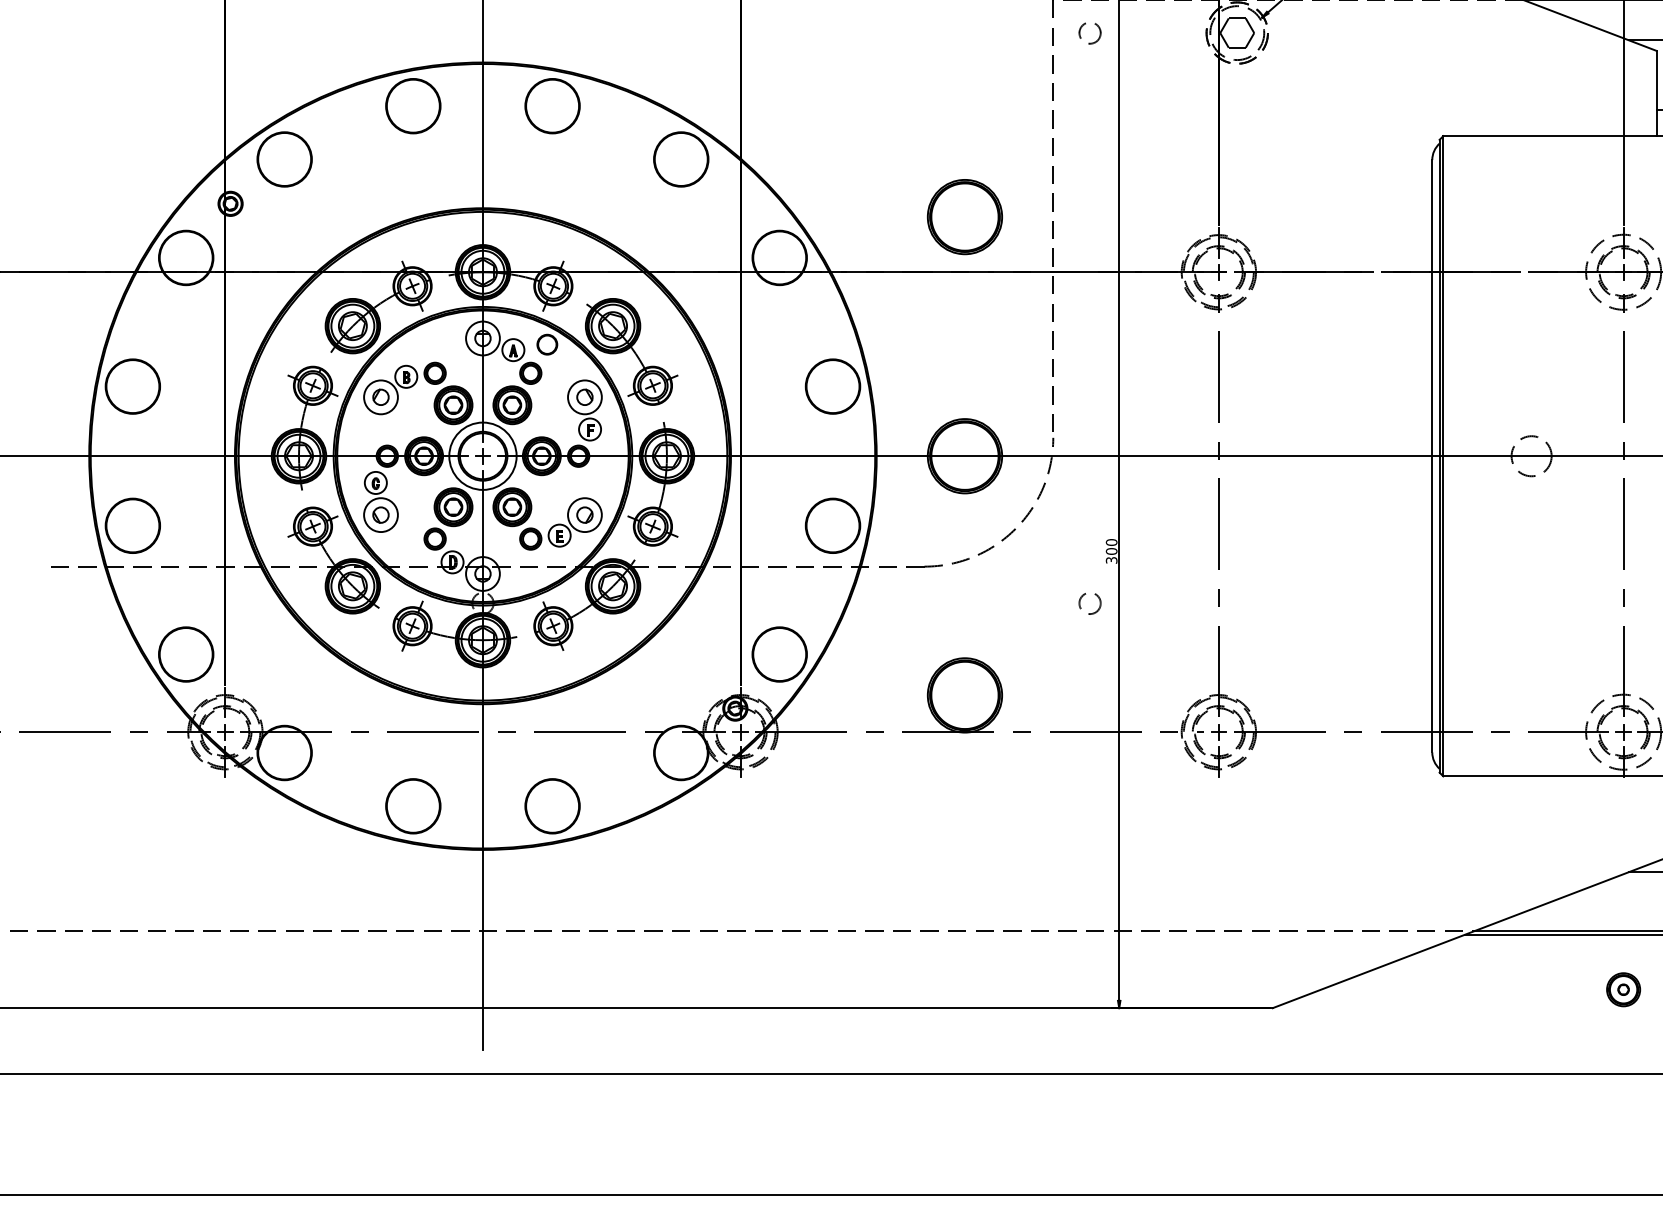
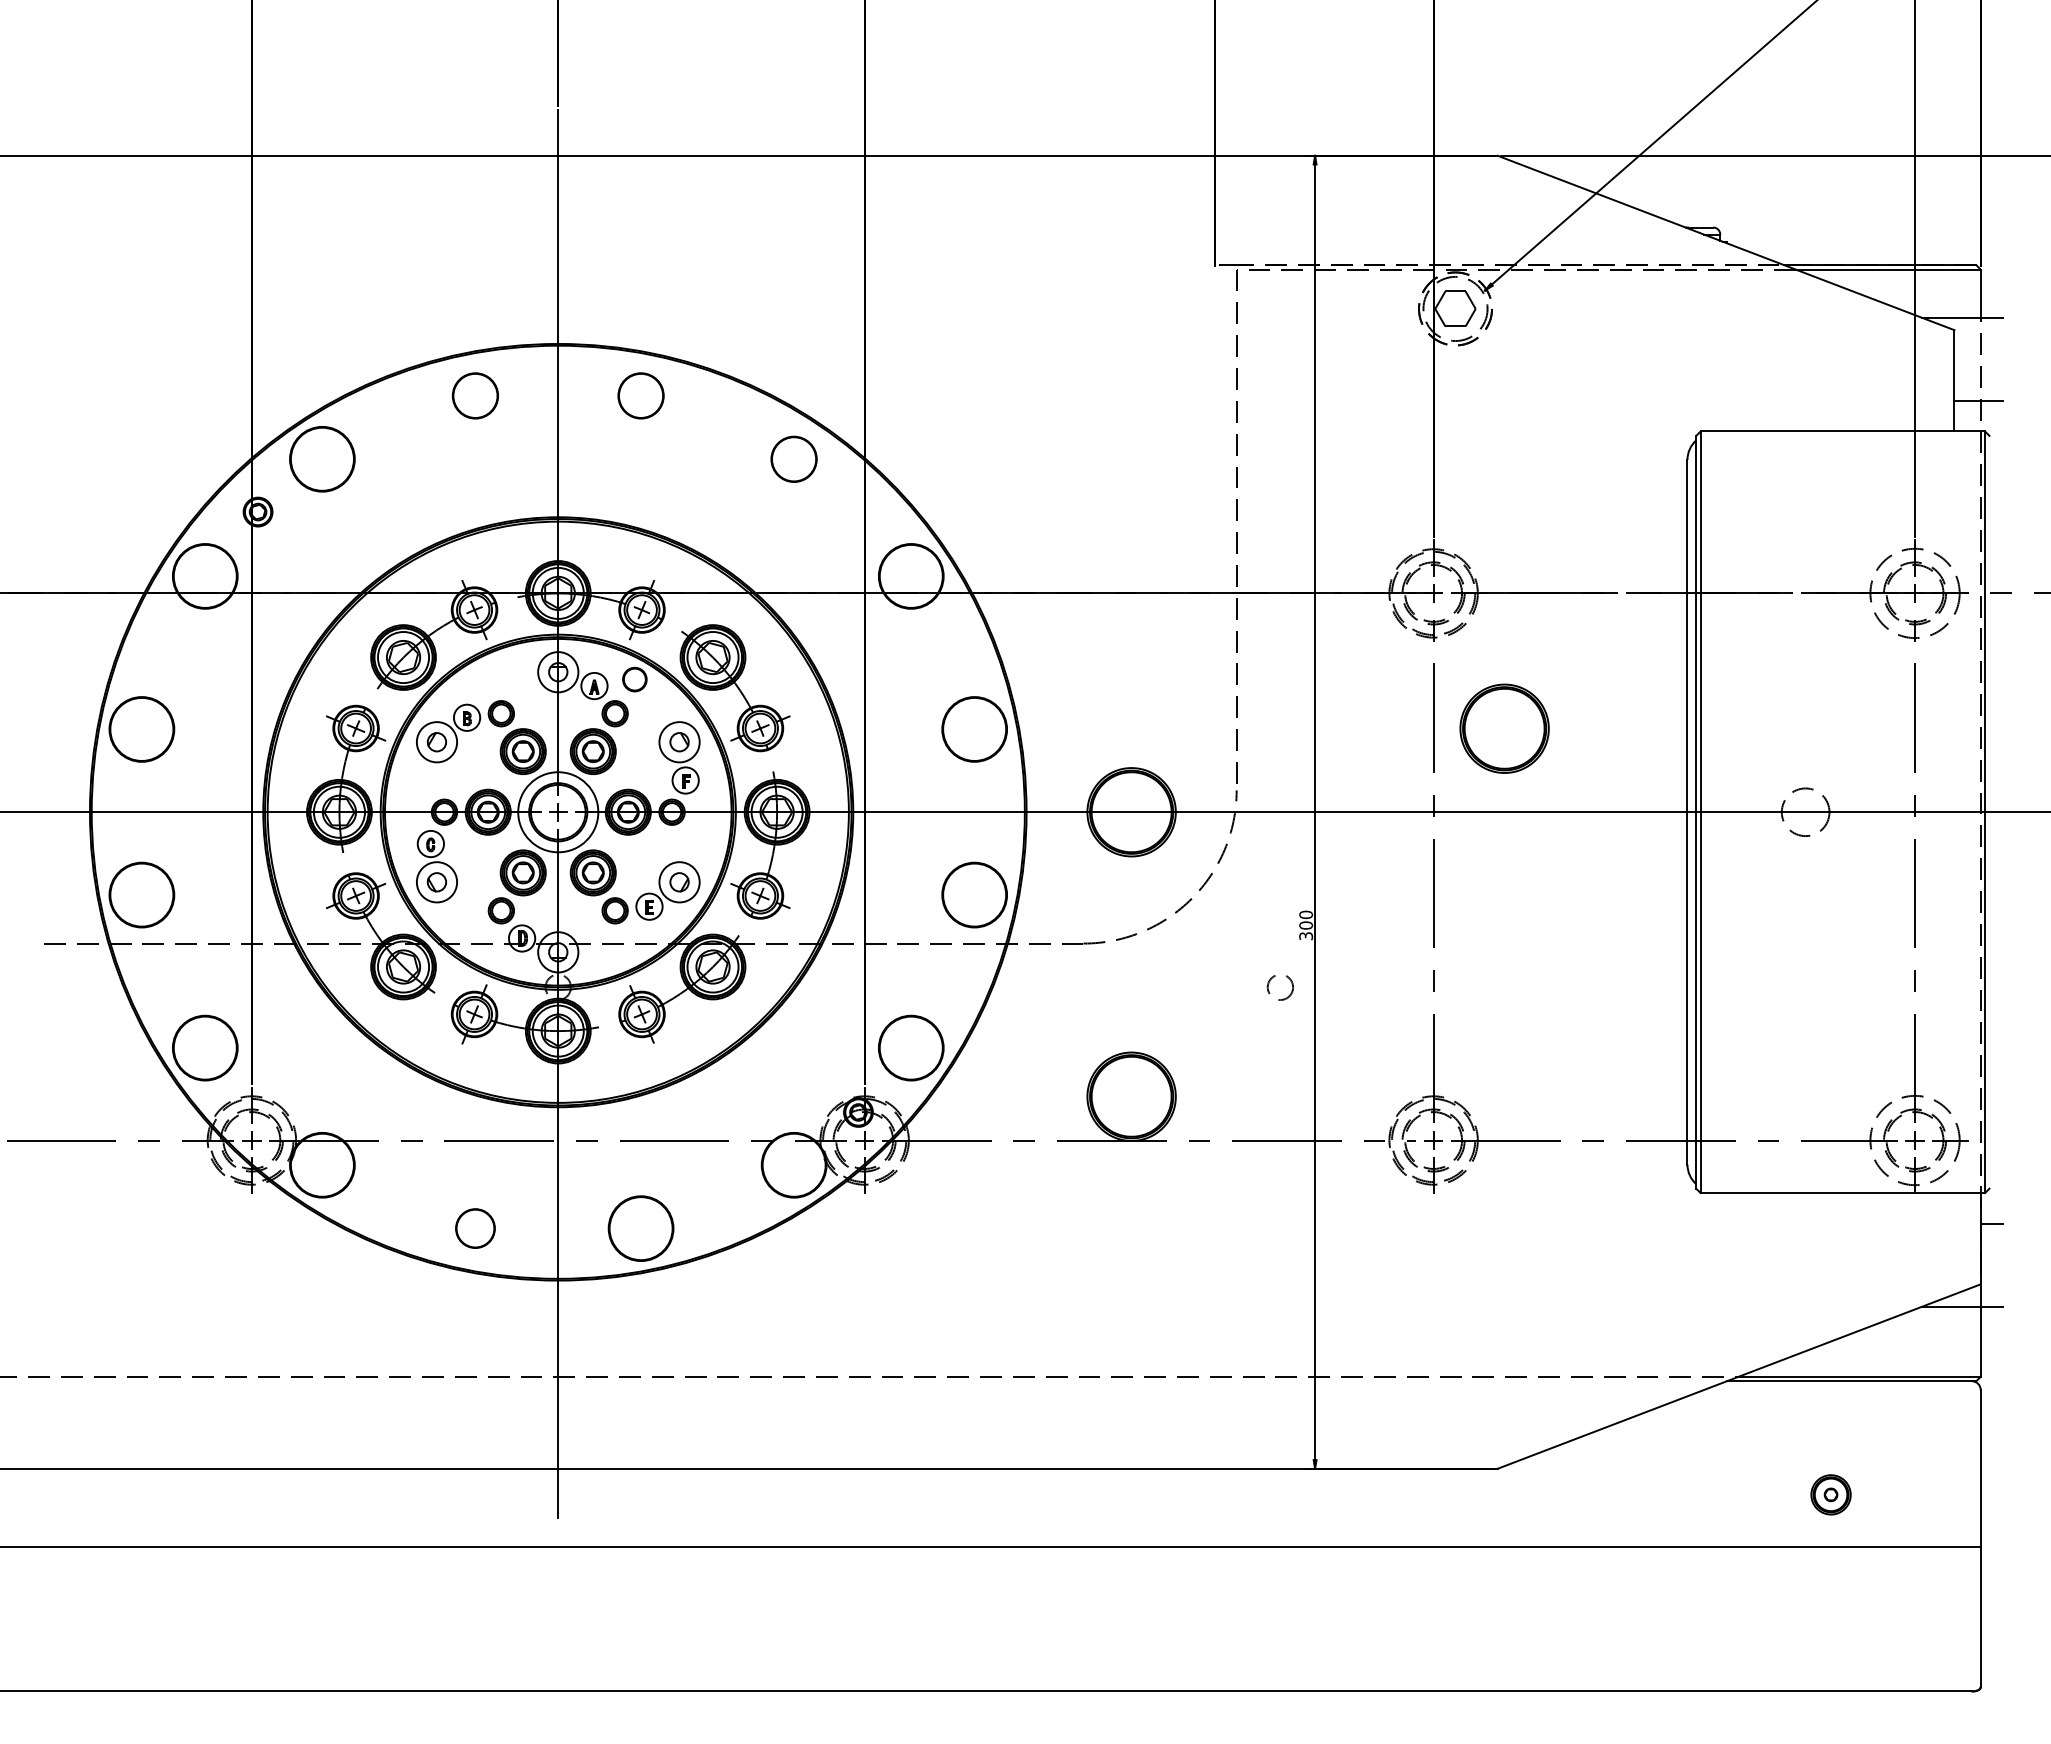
circle: (1089, 33) -> (1279, 309), removed
part: (413, 105) -> (475, 395), size x0.7
part: (552, 105) -> (640, 395), size x0.7
part: (680, 159) -> (793, 459), size x0.7
part: (964, 216) -> (1504, 728), moved
circle: (413, 806) -> (475, 1228), size x0.6
part: (1623, 989) -> (1830, 1494), moved

